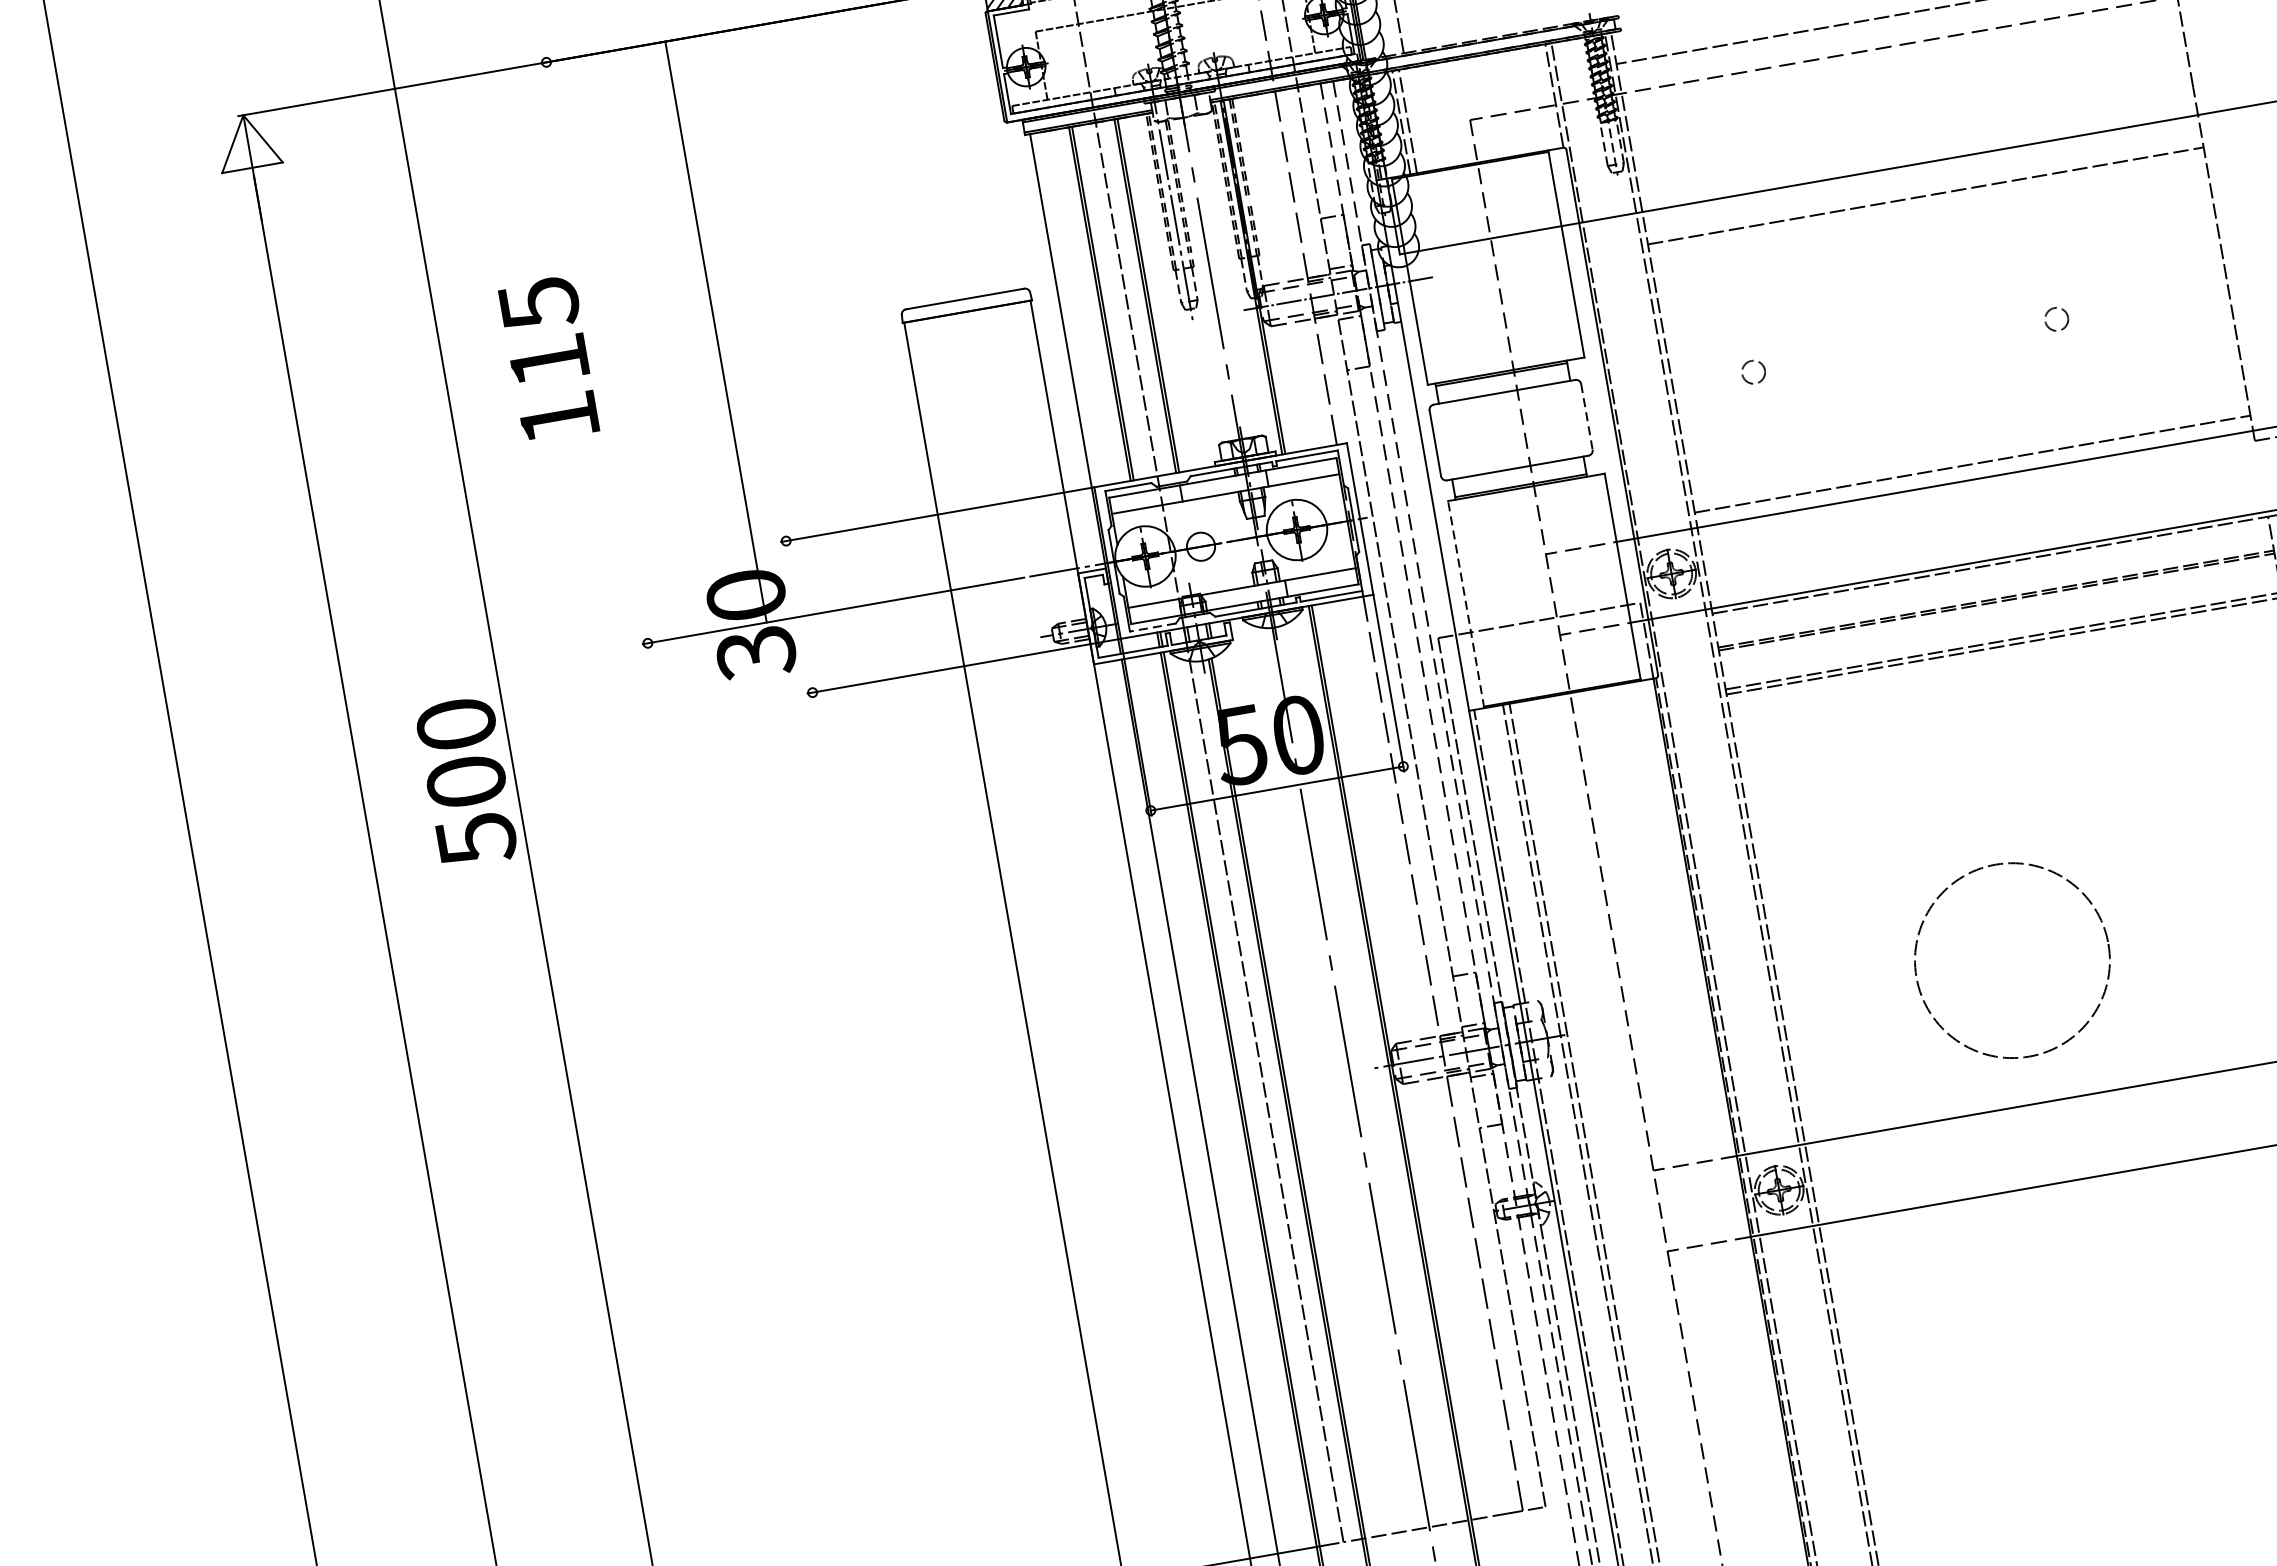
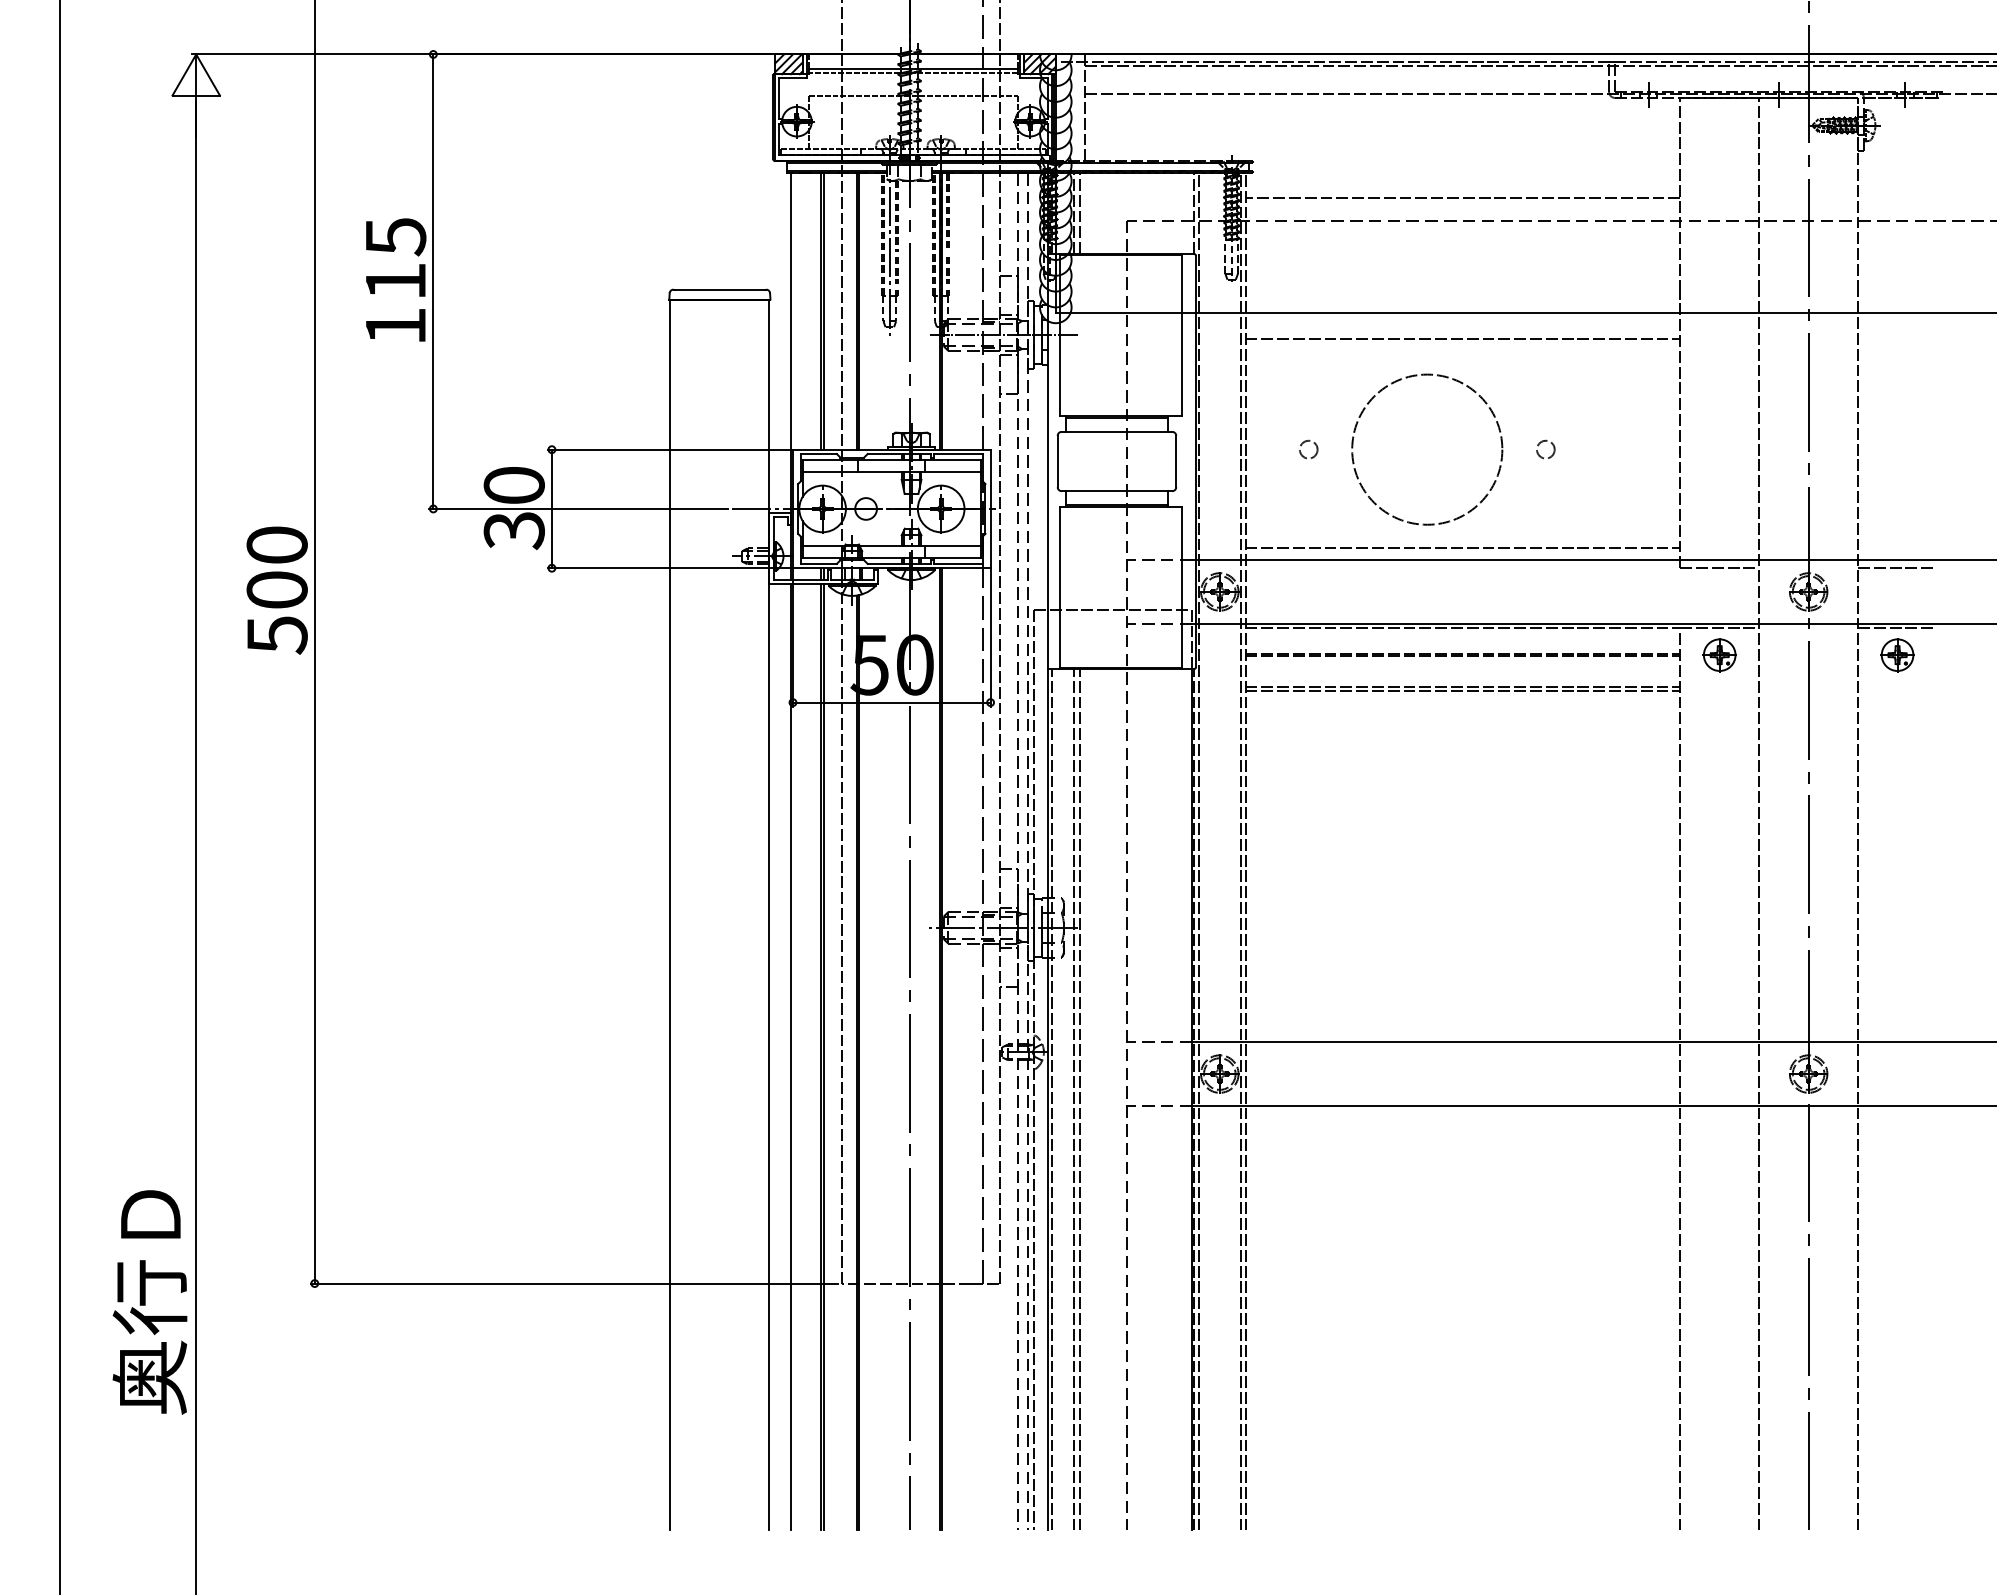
line: (716, 331) -> (433, 281), moved
line: (1587, 416) -> (1176, 461), dashed -> solid
line: (1465, 604) -> (1059, 587), dashed -> solid
line: (798, 616) -> (551, 508), added
line: (1152, 627) -> (818, 563), dashed -> solid
circle: (2012, 960) -> (1427, 449), moved

